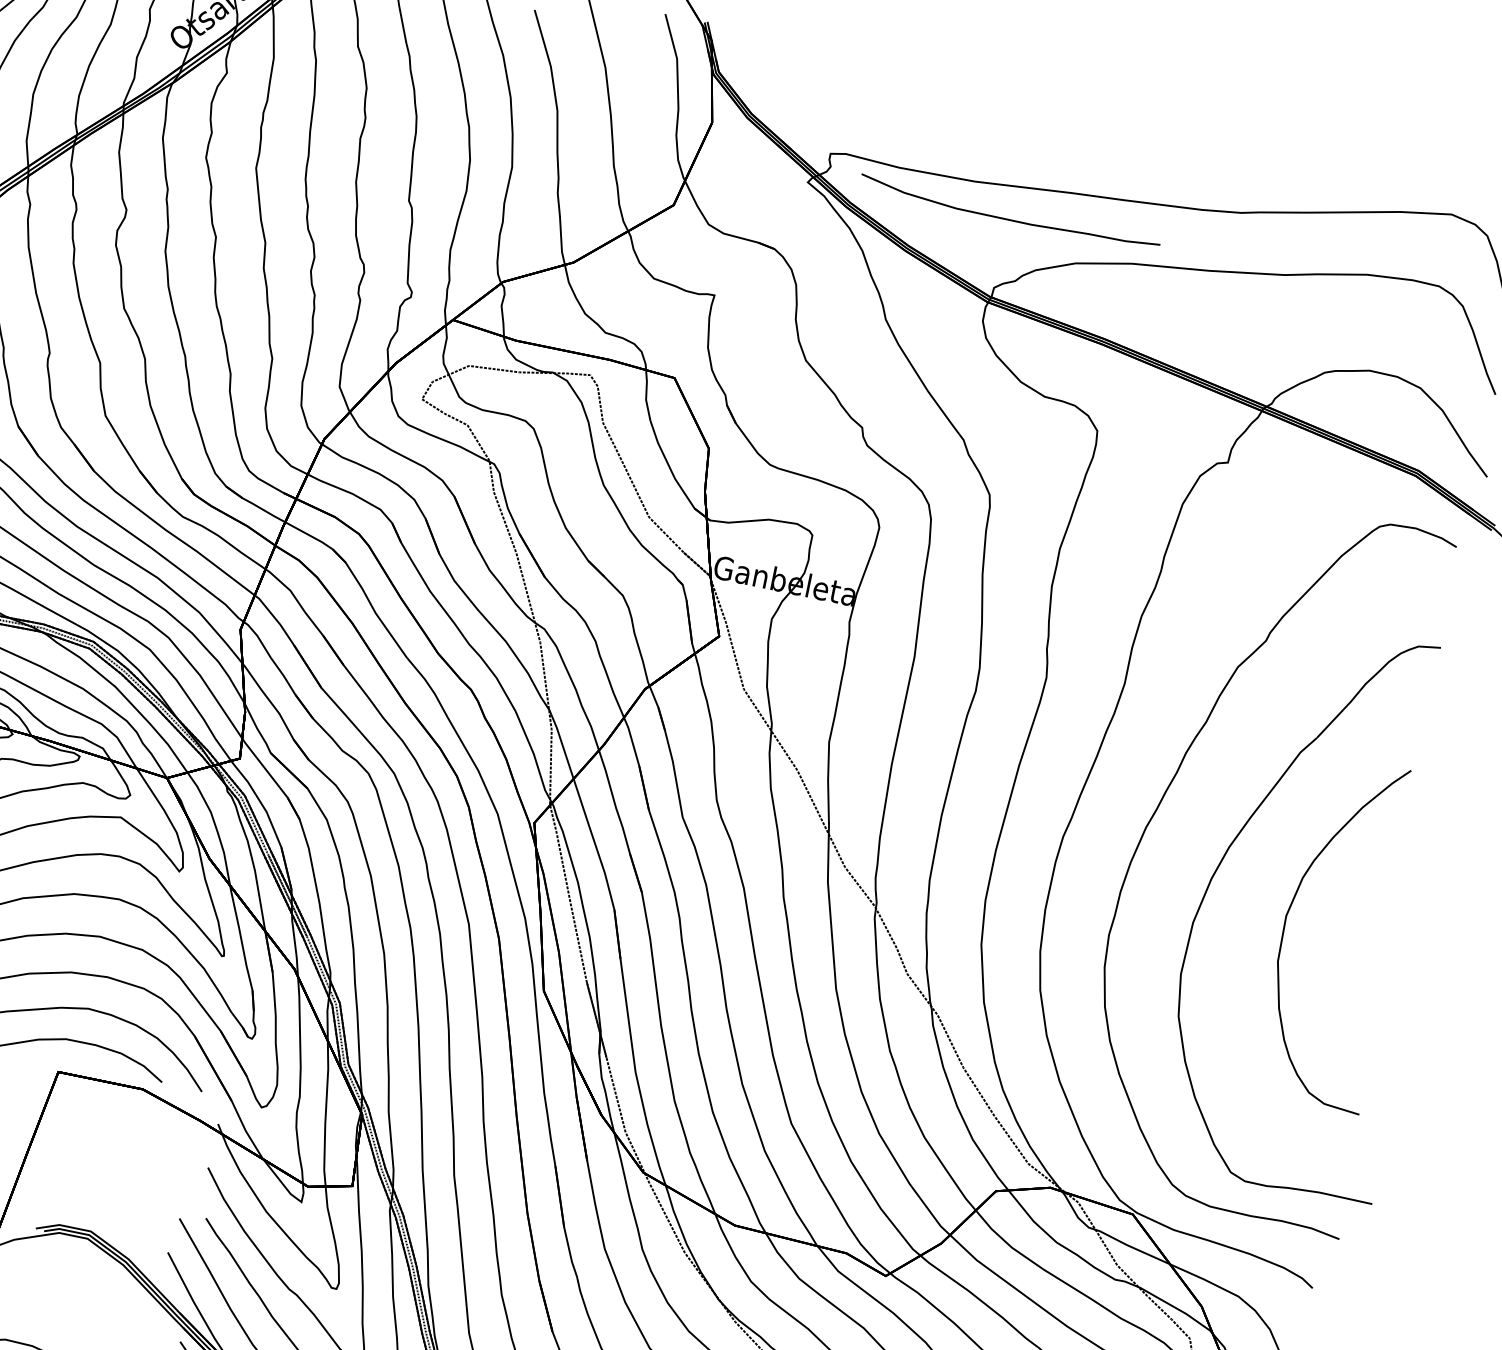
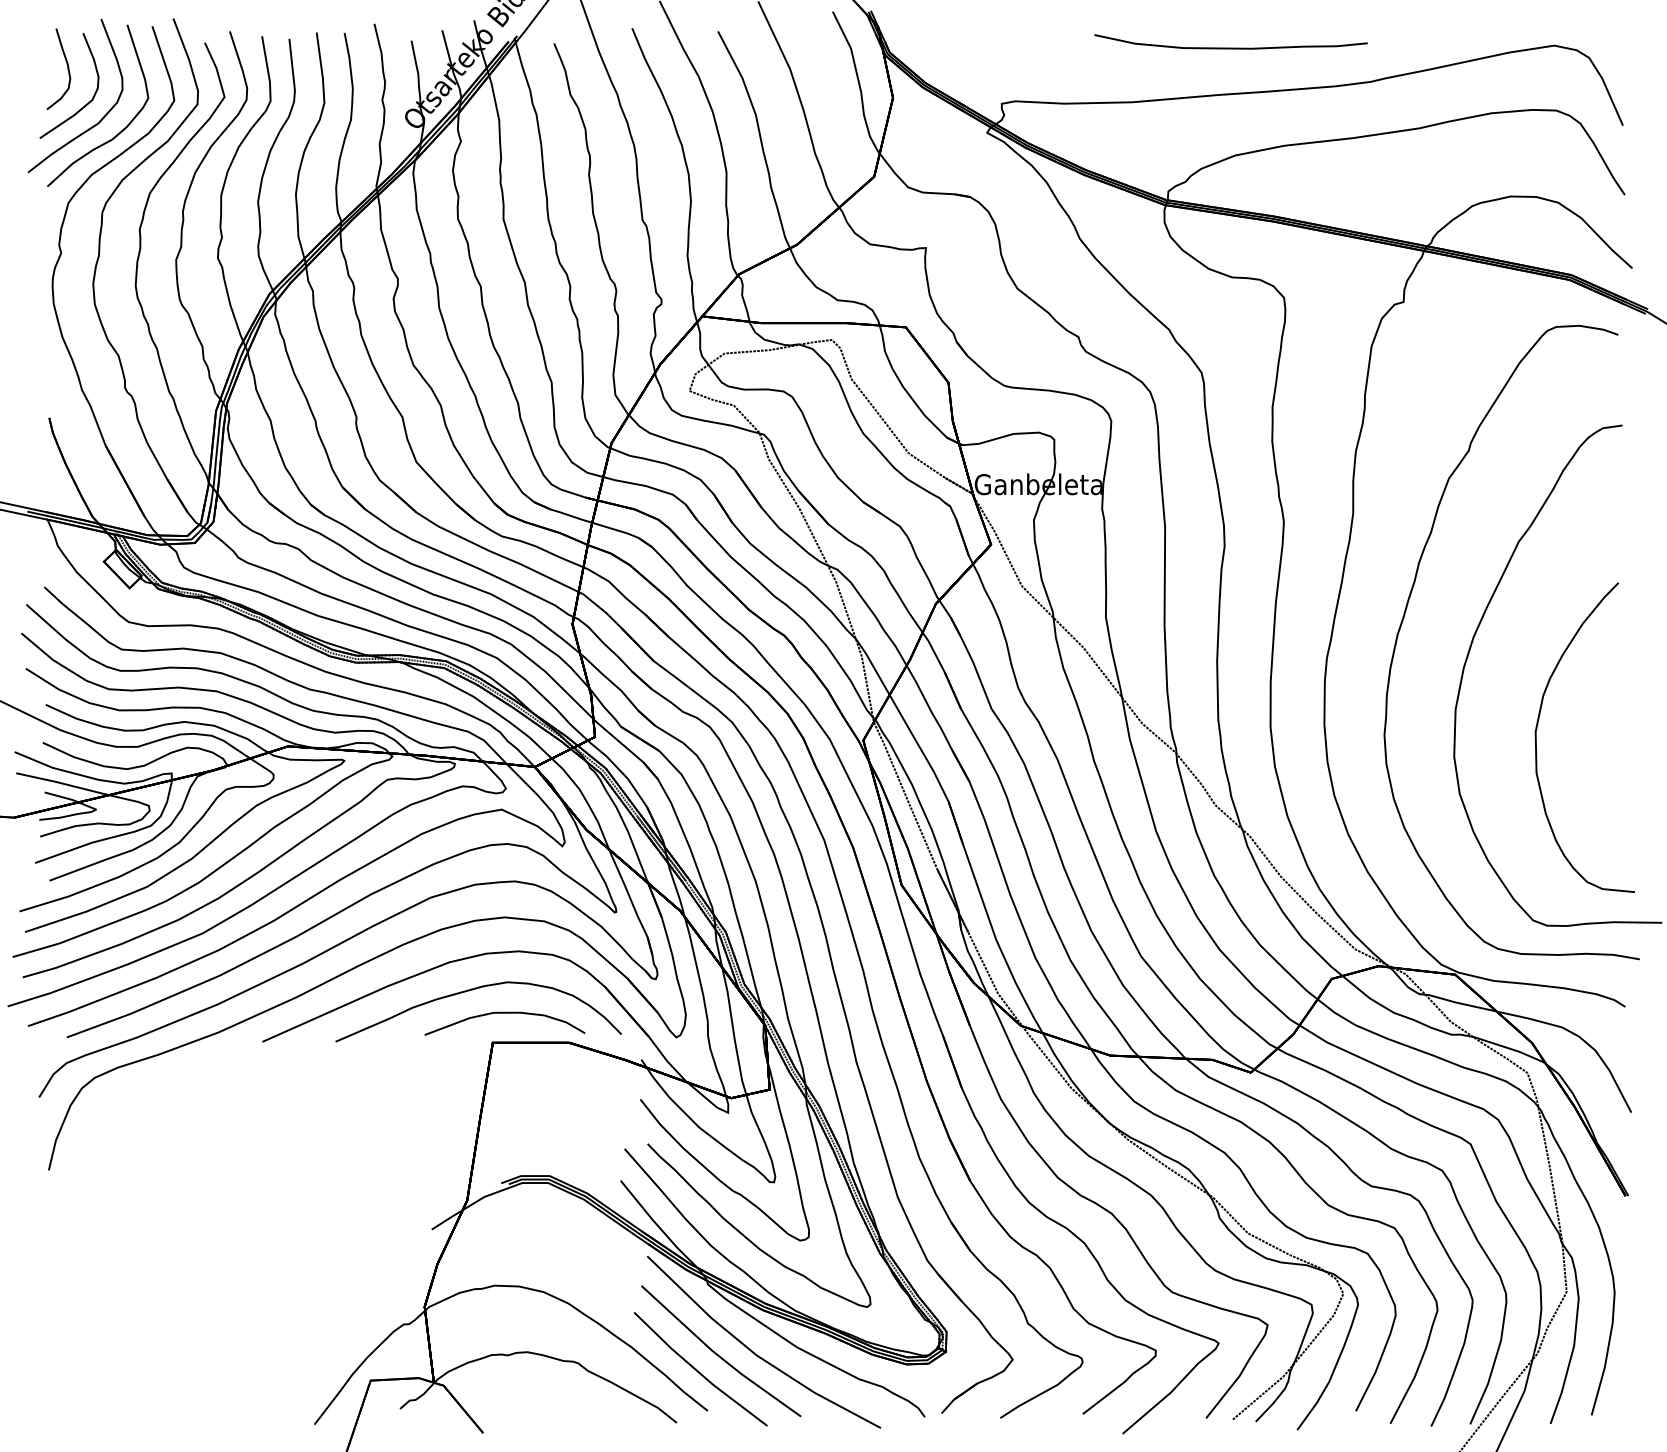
curve: (1008, 218) -> (1230, 47), moved
curve: (1288, 913) -> (1537, 729), moved

